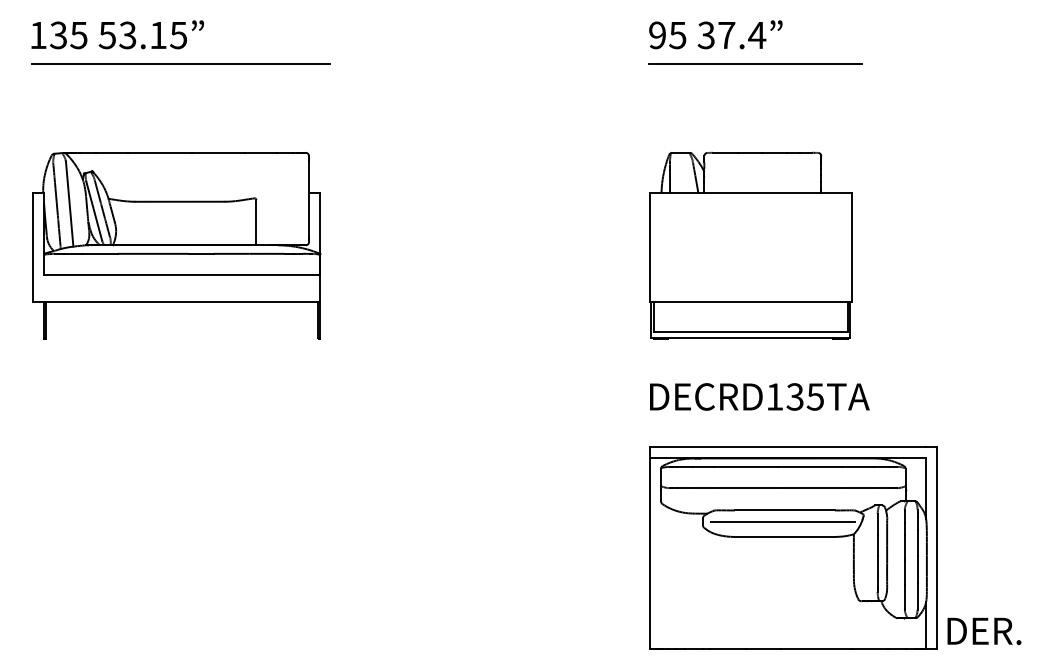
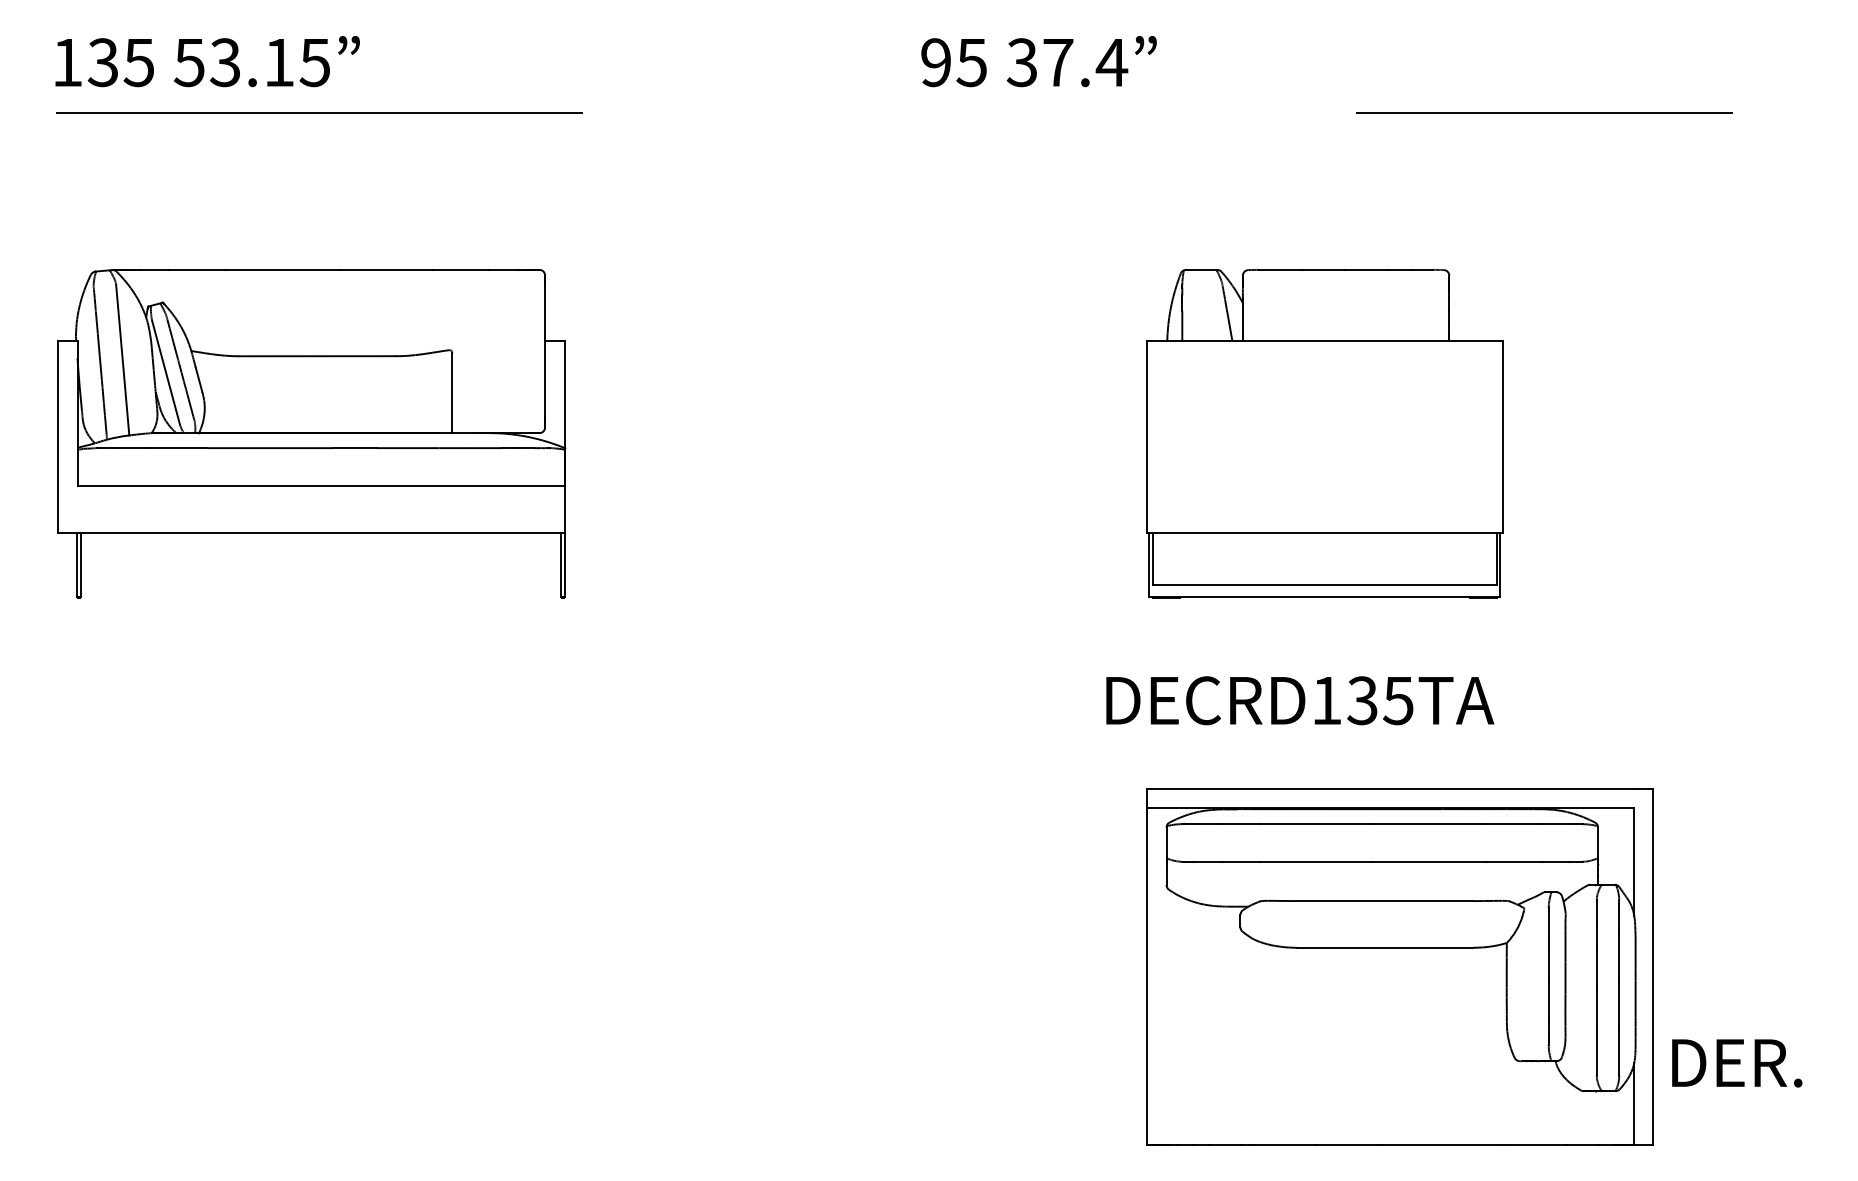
text: (715, 34) -> (1038, 61), moved
line: (755, 63) -> (1544, 112), moved
text: (759, 396) -> (1299, 699), moved
line: (782, 521) -> (1380, 920), removed
text: (984, 630) -> (1737, 1061), moved

